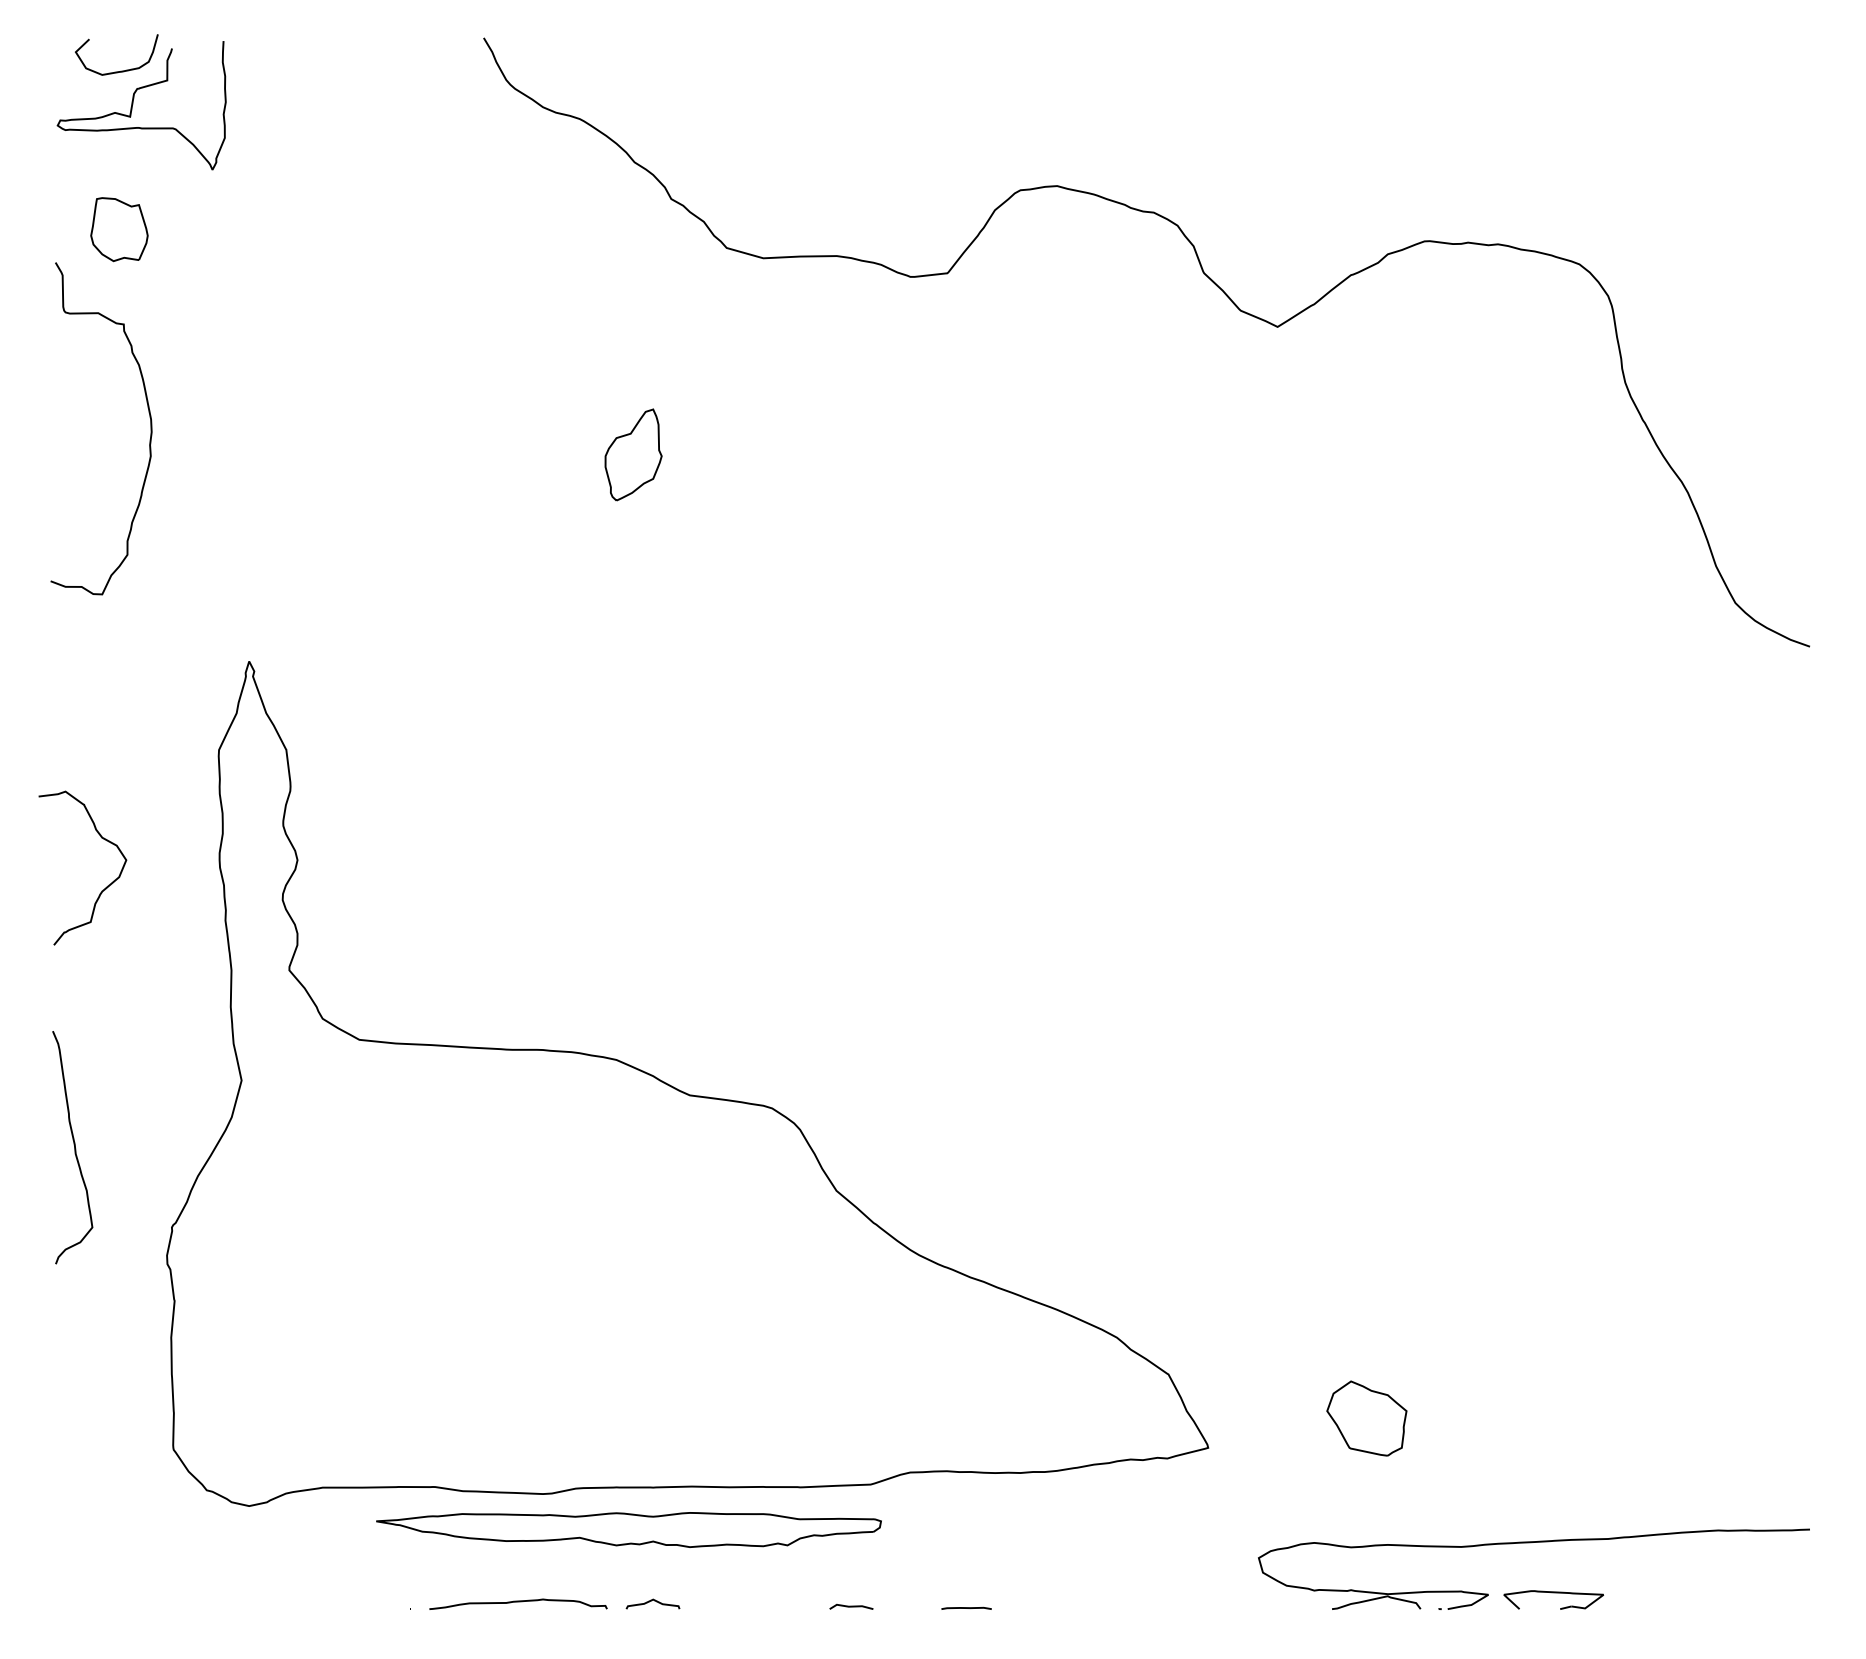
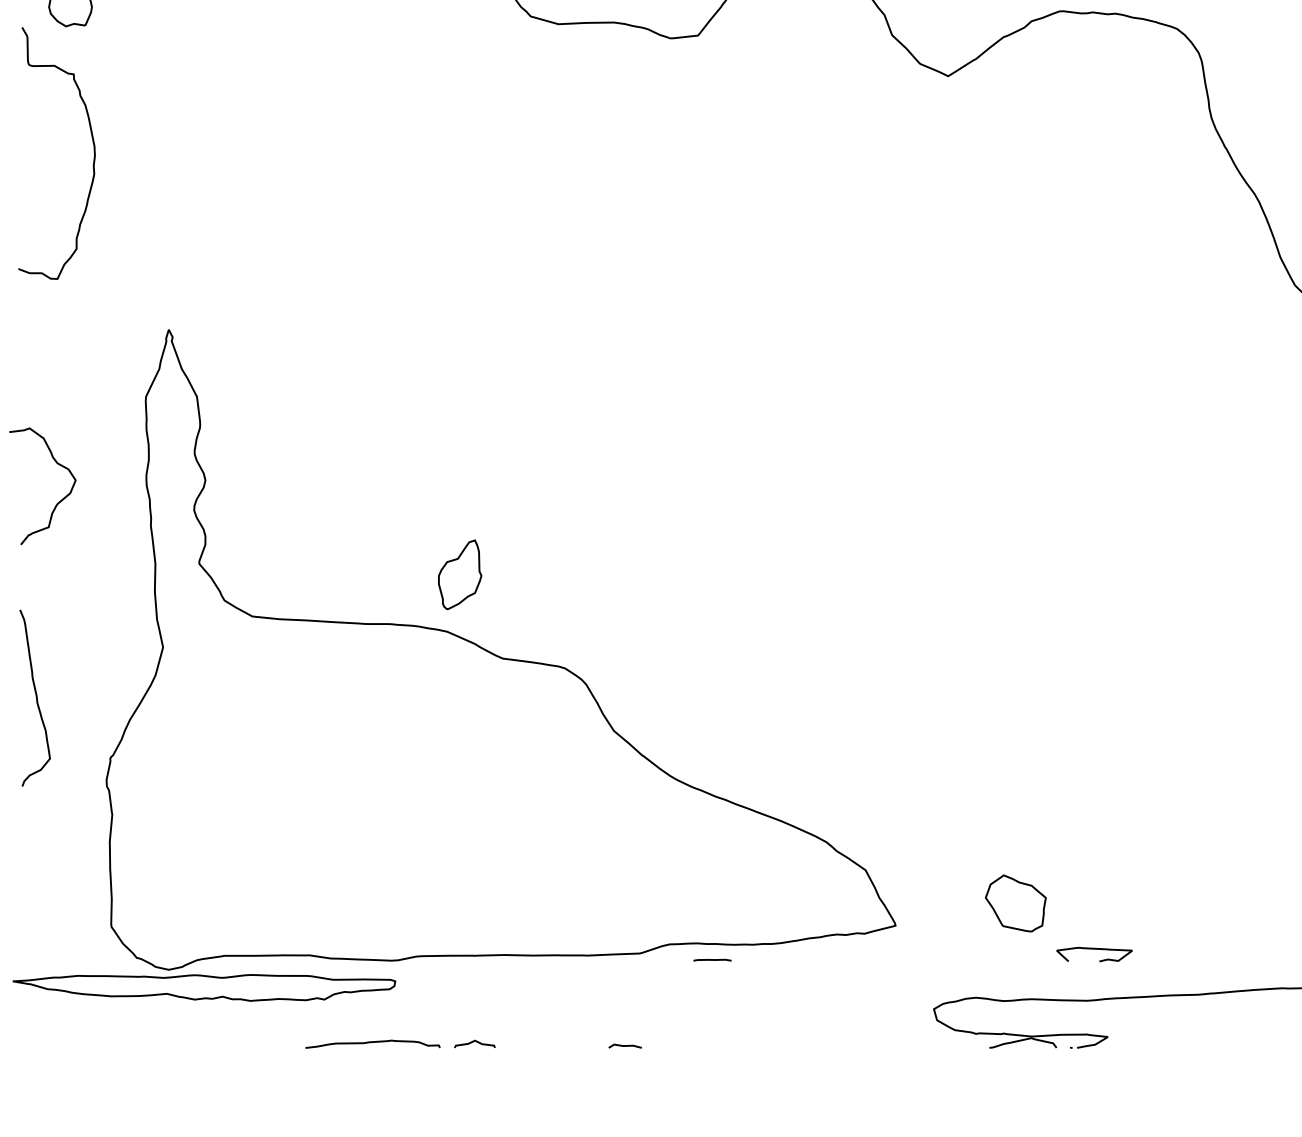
part: (633, 454) -> (460, 574), moved
part: (628, 1529) -> (203, 987), moved
part: (1553, 1599) -> (1094, 954), moved
curve: (966, 1607) -> (712, 959), moved

